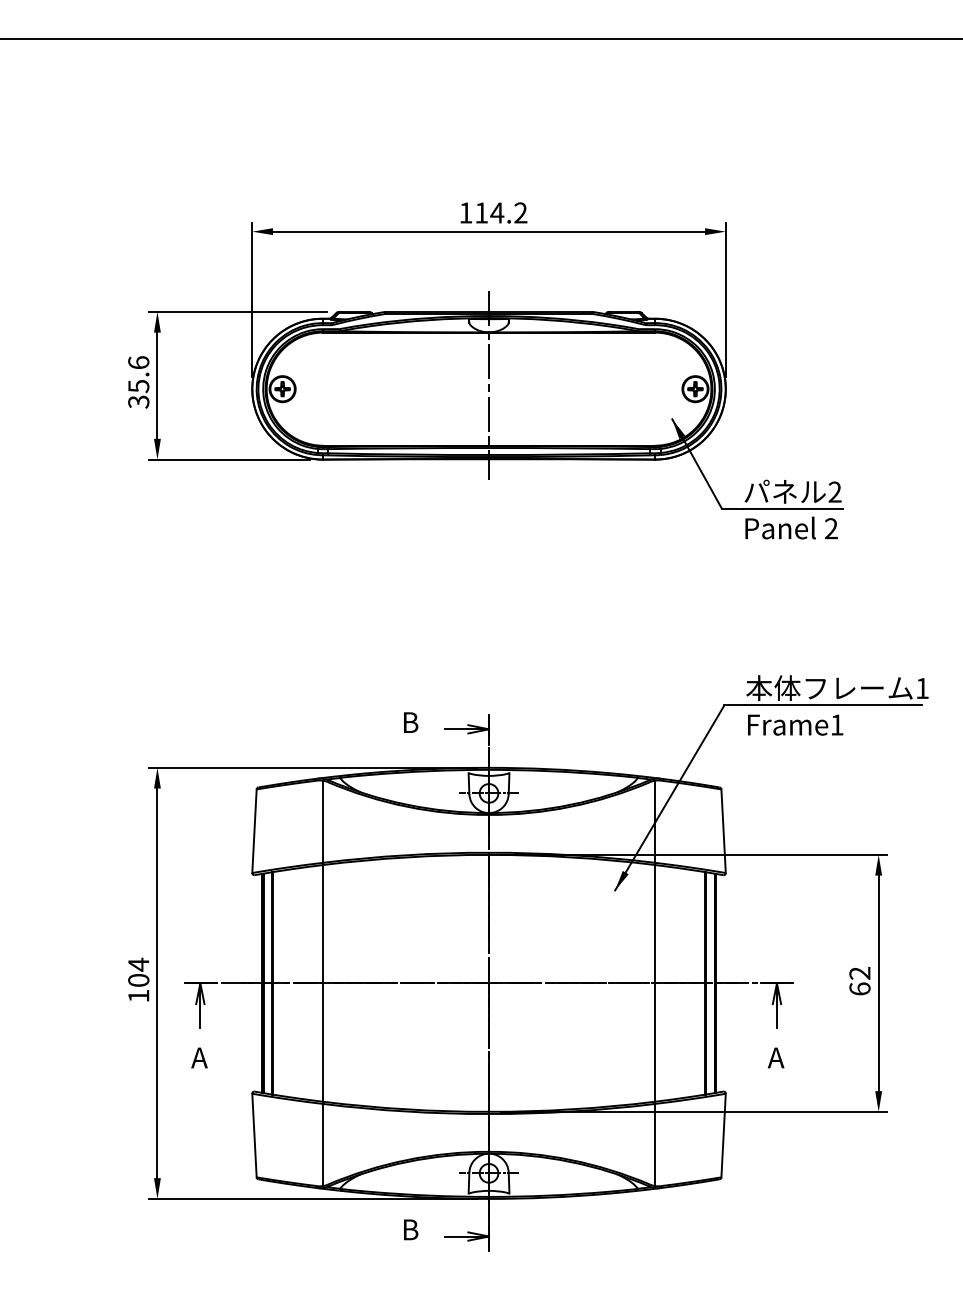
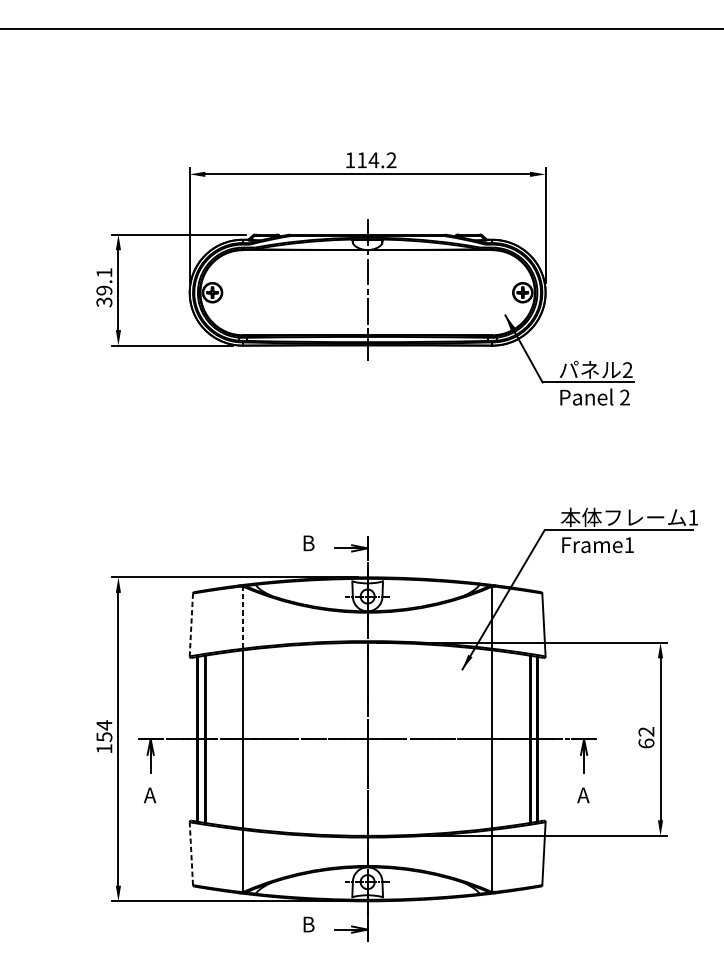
text: (138, 374) -> (104, 281), 35.6 -> 39.1
line: (323, 821) -> (243, 617), solid -> dashed
line: (254, 831) -> (191, 625), solid -> dashed
text: (138, 980) -> (104, 737), 104 -> 154
line: (254, 1135) -> (191, 853), solid -> dashed

